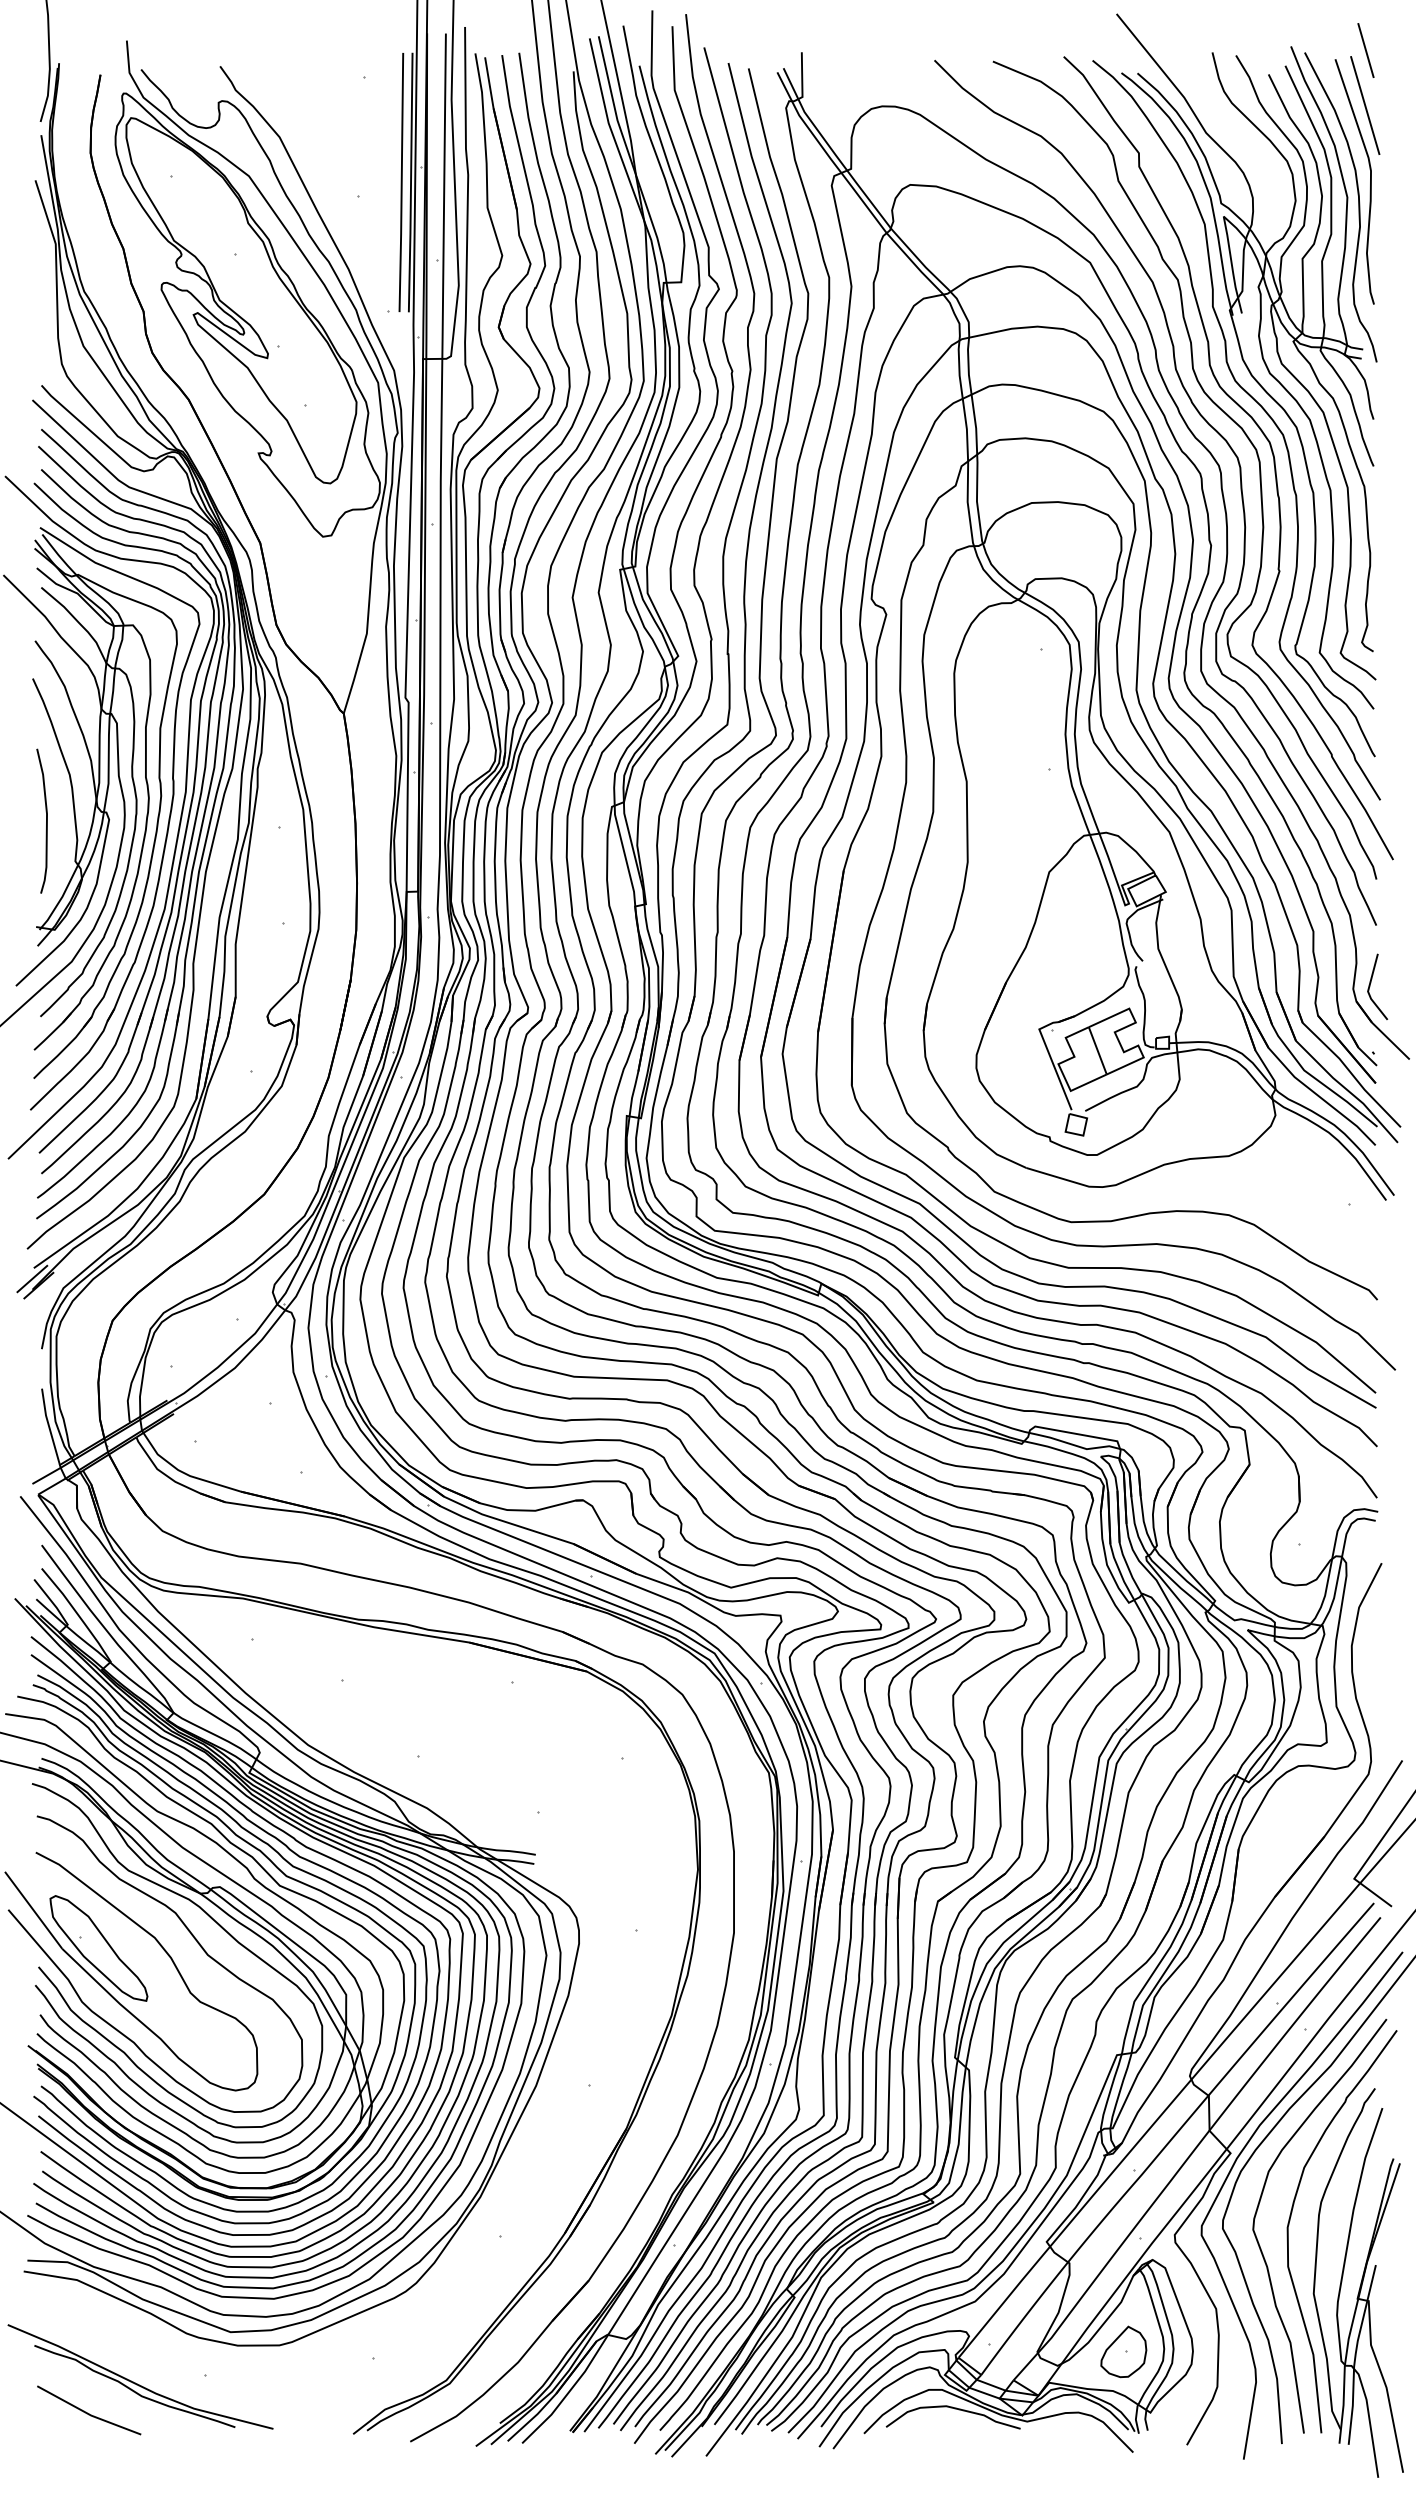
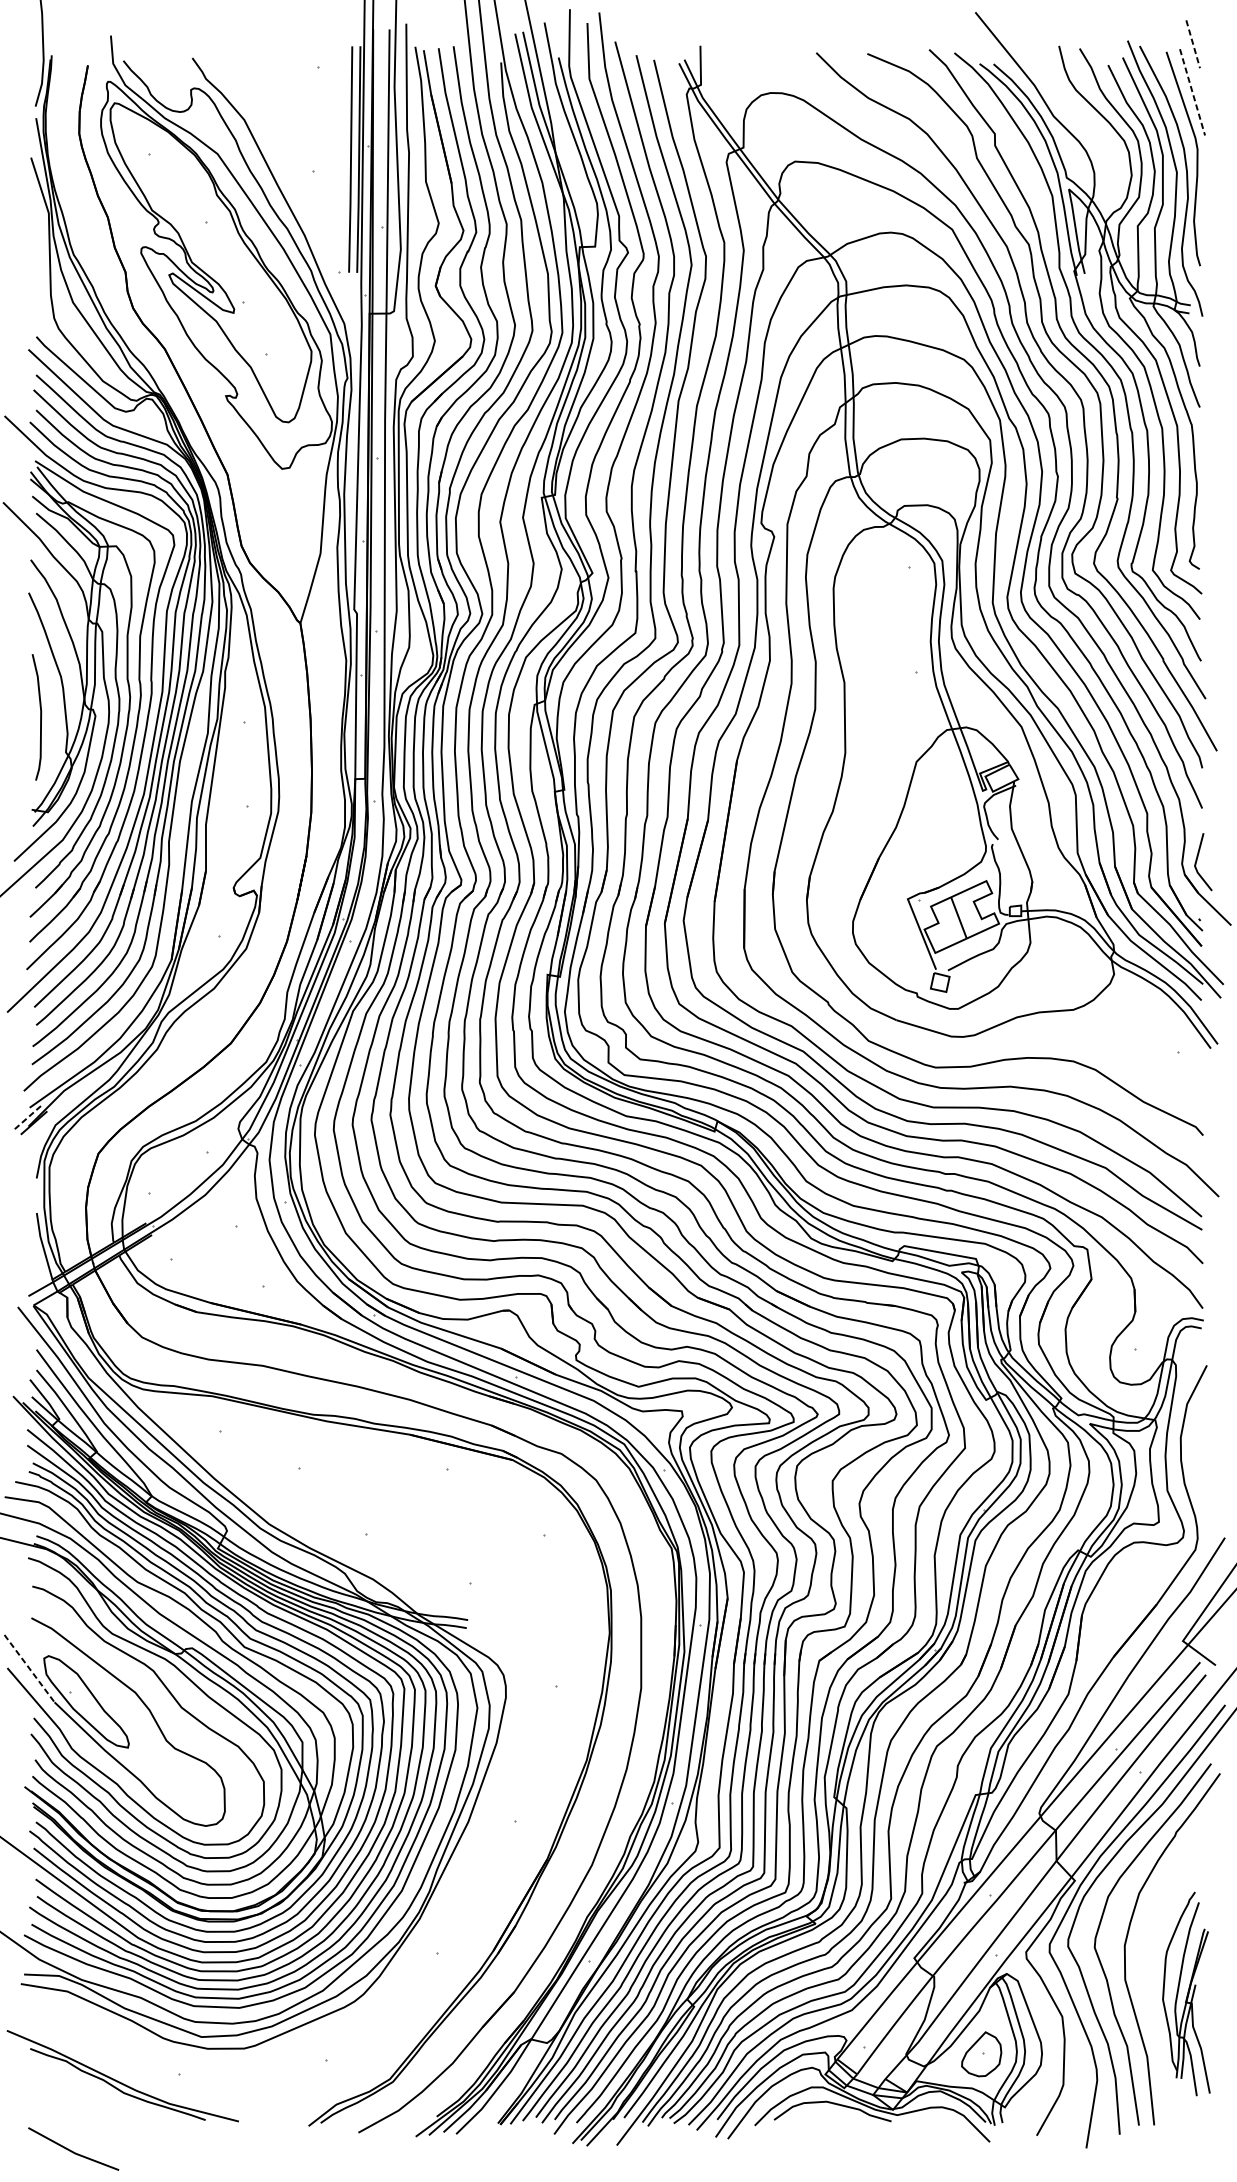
line: (1365, 50) -> (1192, 44), solid -> dashed
line: (1365, 106) -> (1192, 93), solid -> dashed
line: (32, 1279) -> (28, 1117), solid -> dashed
line: (33, 1910) -> (29, 1668), solid -> dashed
part: (1357, 2282) -> (1185, 1993), size x0.6
line: (87, 2412) -> (72, 2150), moved

